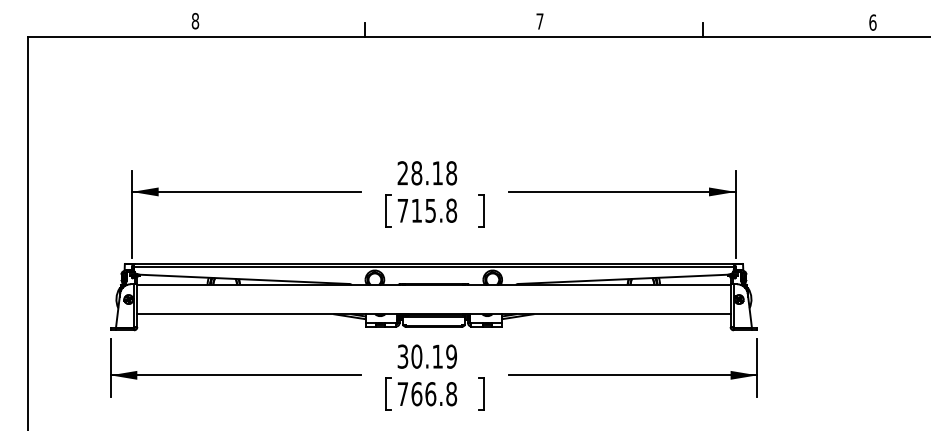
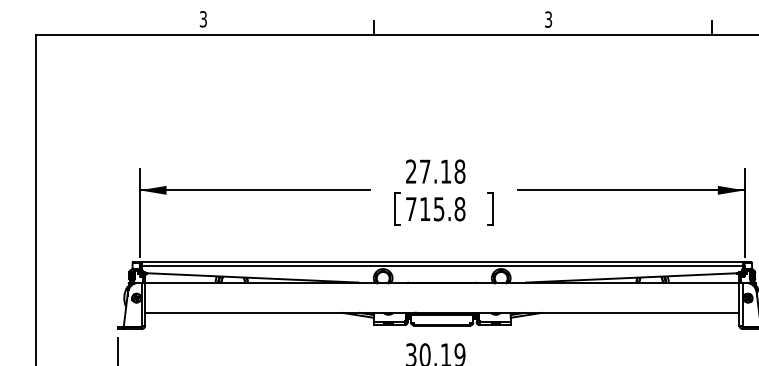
text: (195, 21) -> (203, 19), 8 -> 3
text: (539, 21) -> (548, 19), 7 -> 3
text: (416, 173) -> (424, 171), 28.18 -> 27.18

